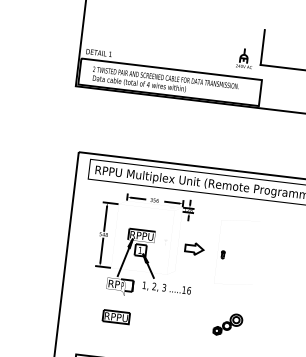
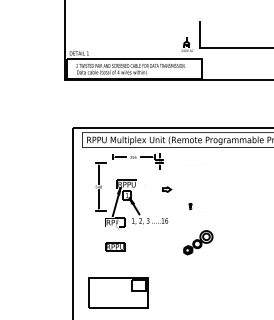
part: (193, 248) -> (166, 189), size x0.6
part: (222, 254) -> (190, 206), moved
part: (228, 324) -> (198, 242), size x1.4

